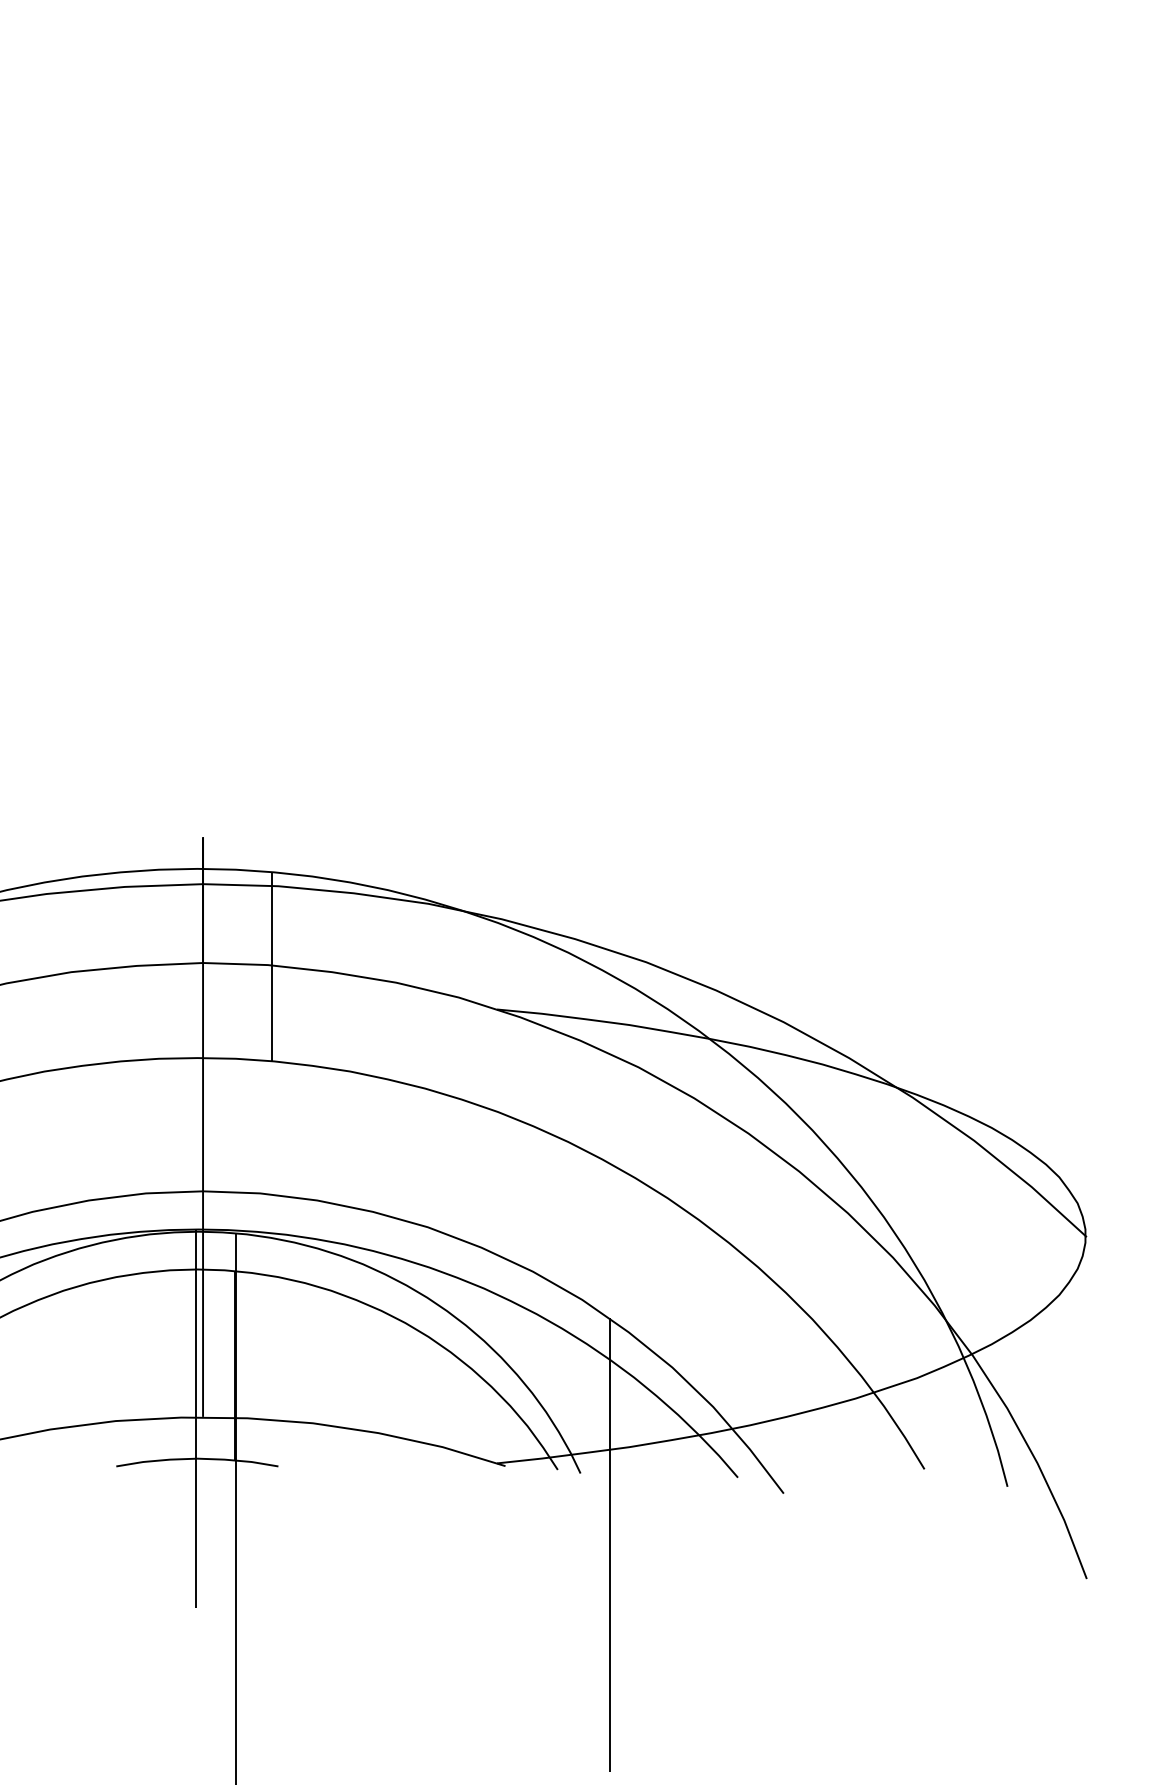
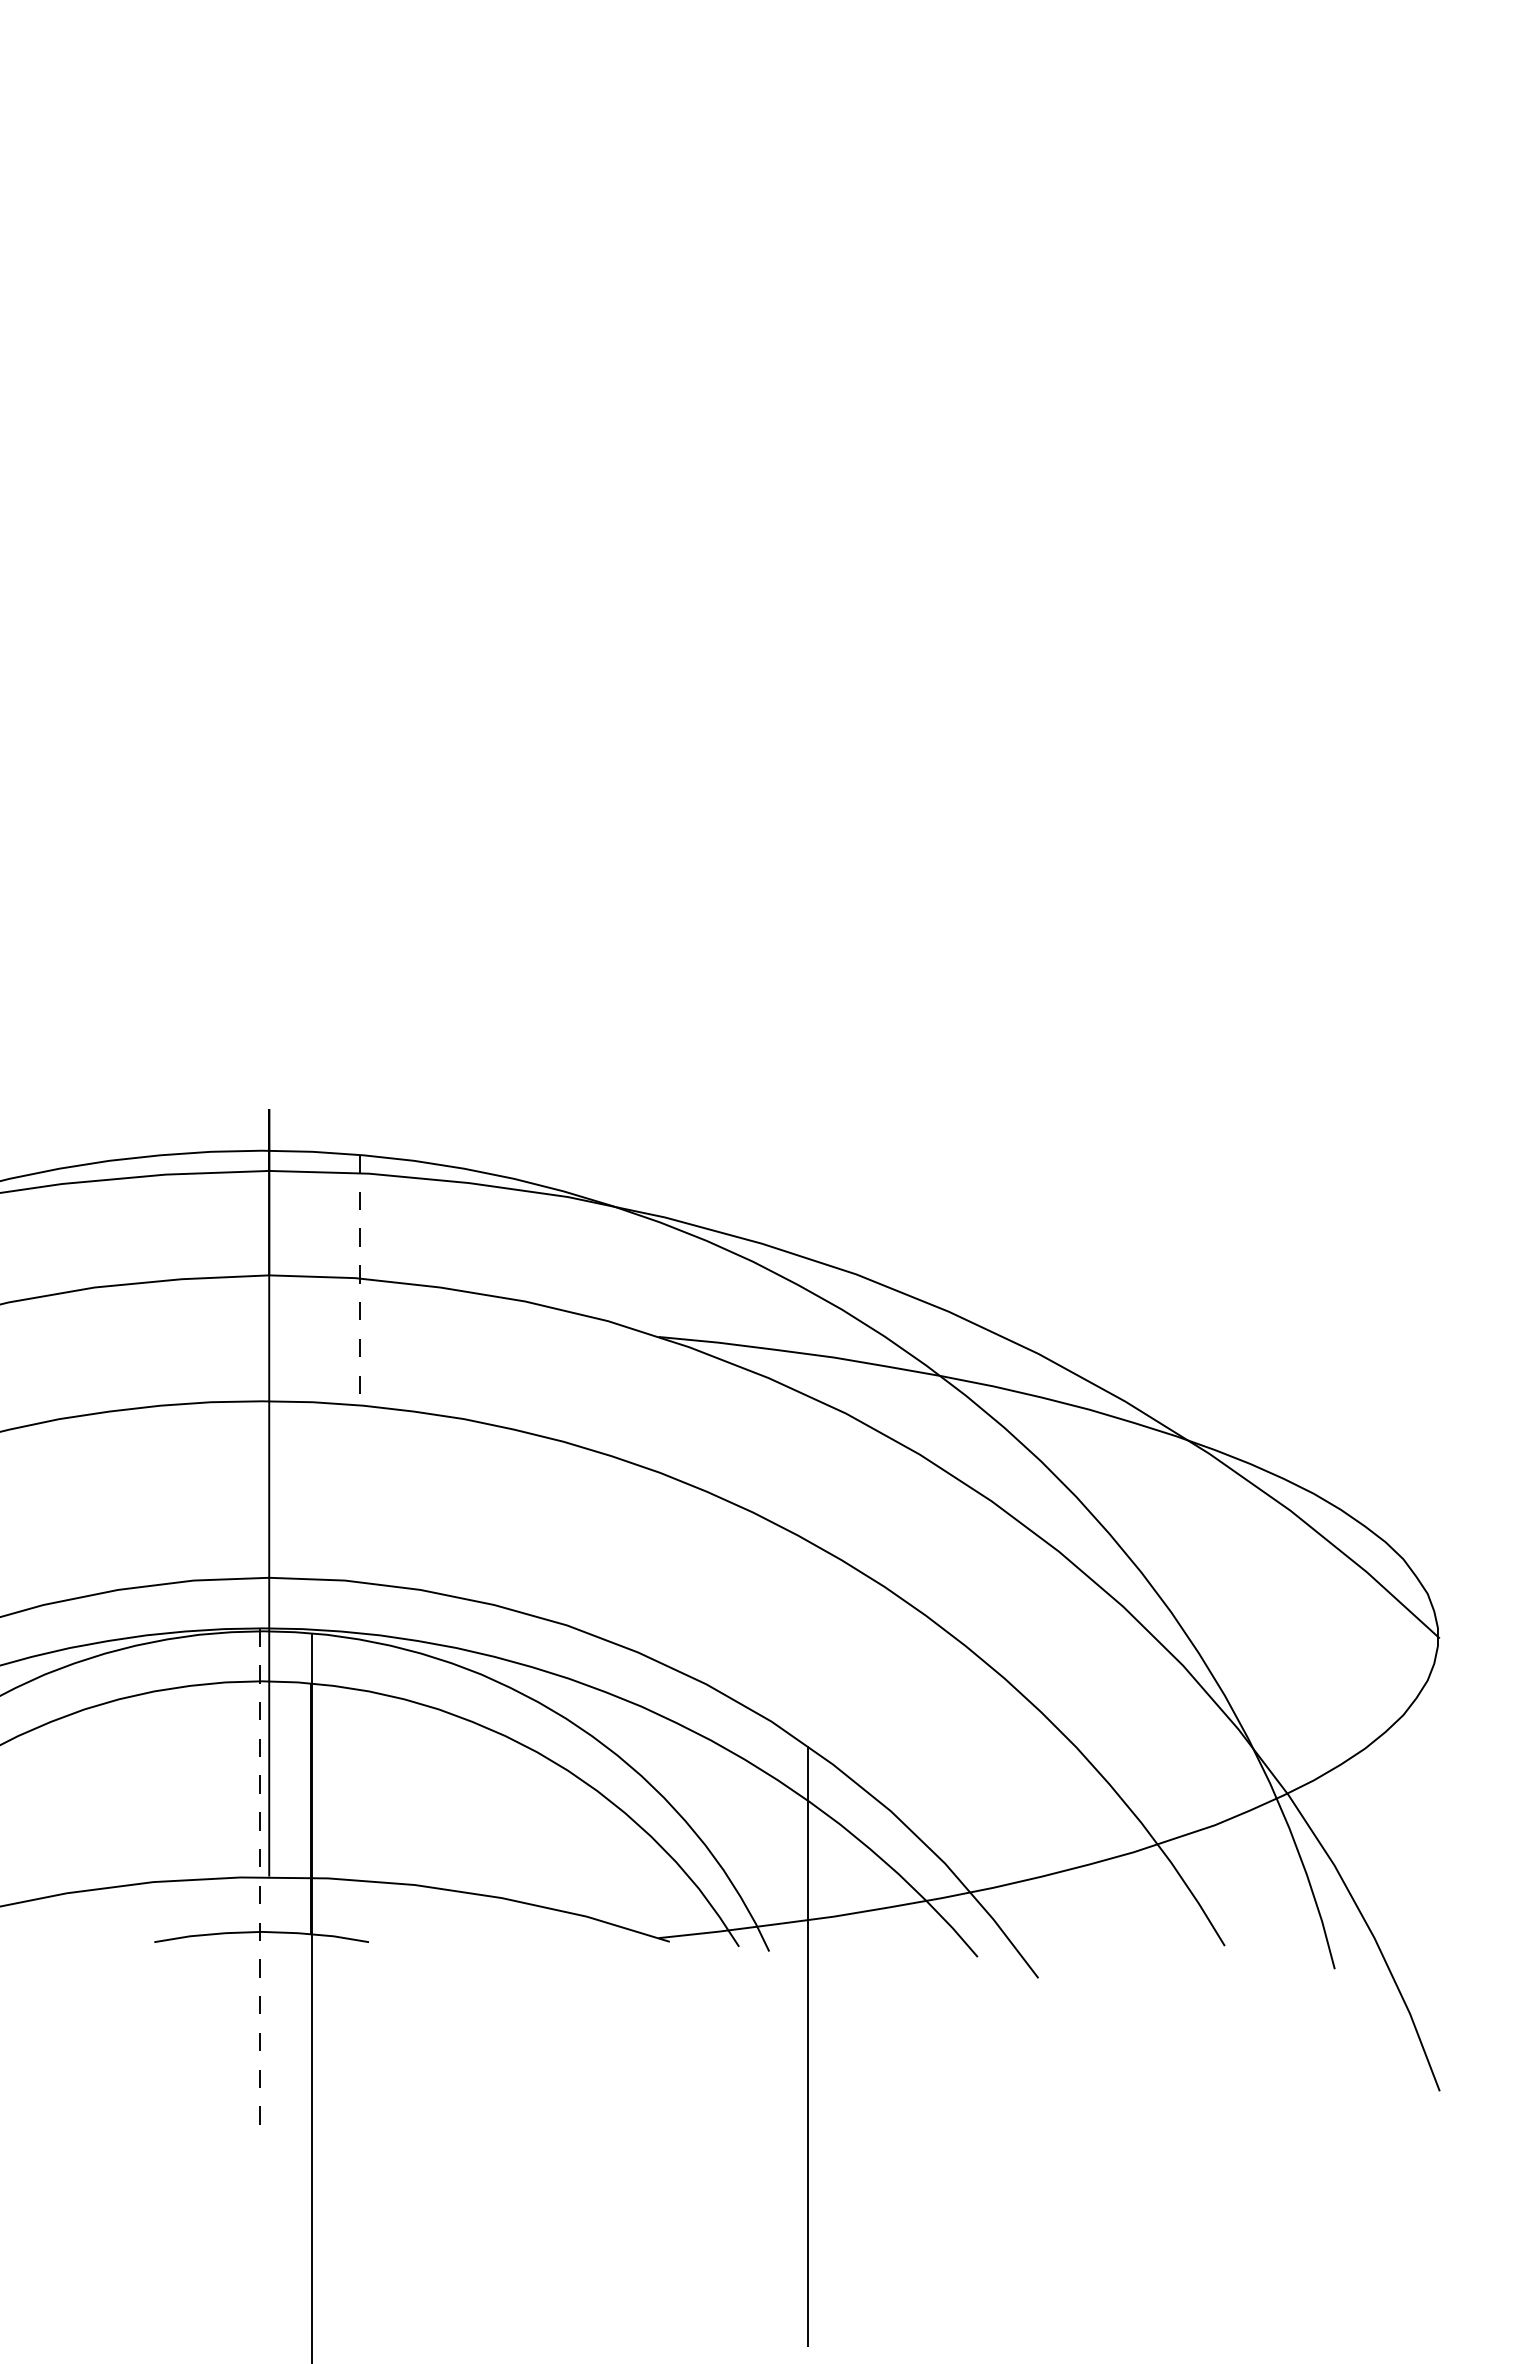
line: (271, 966) -> (360, 1280), solid -> dashed
line: (195, 1419) -> (259, 1879), solid -> dashed

